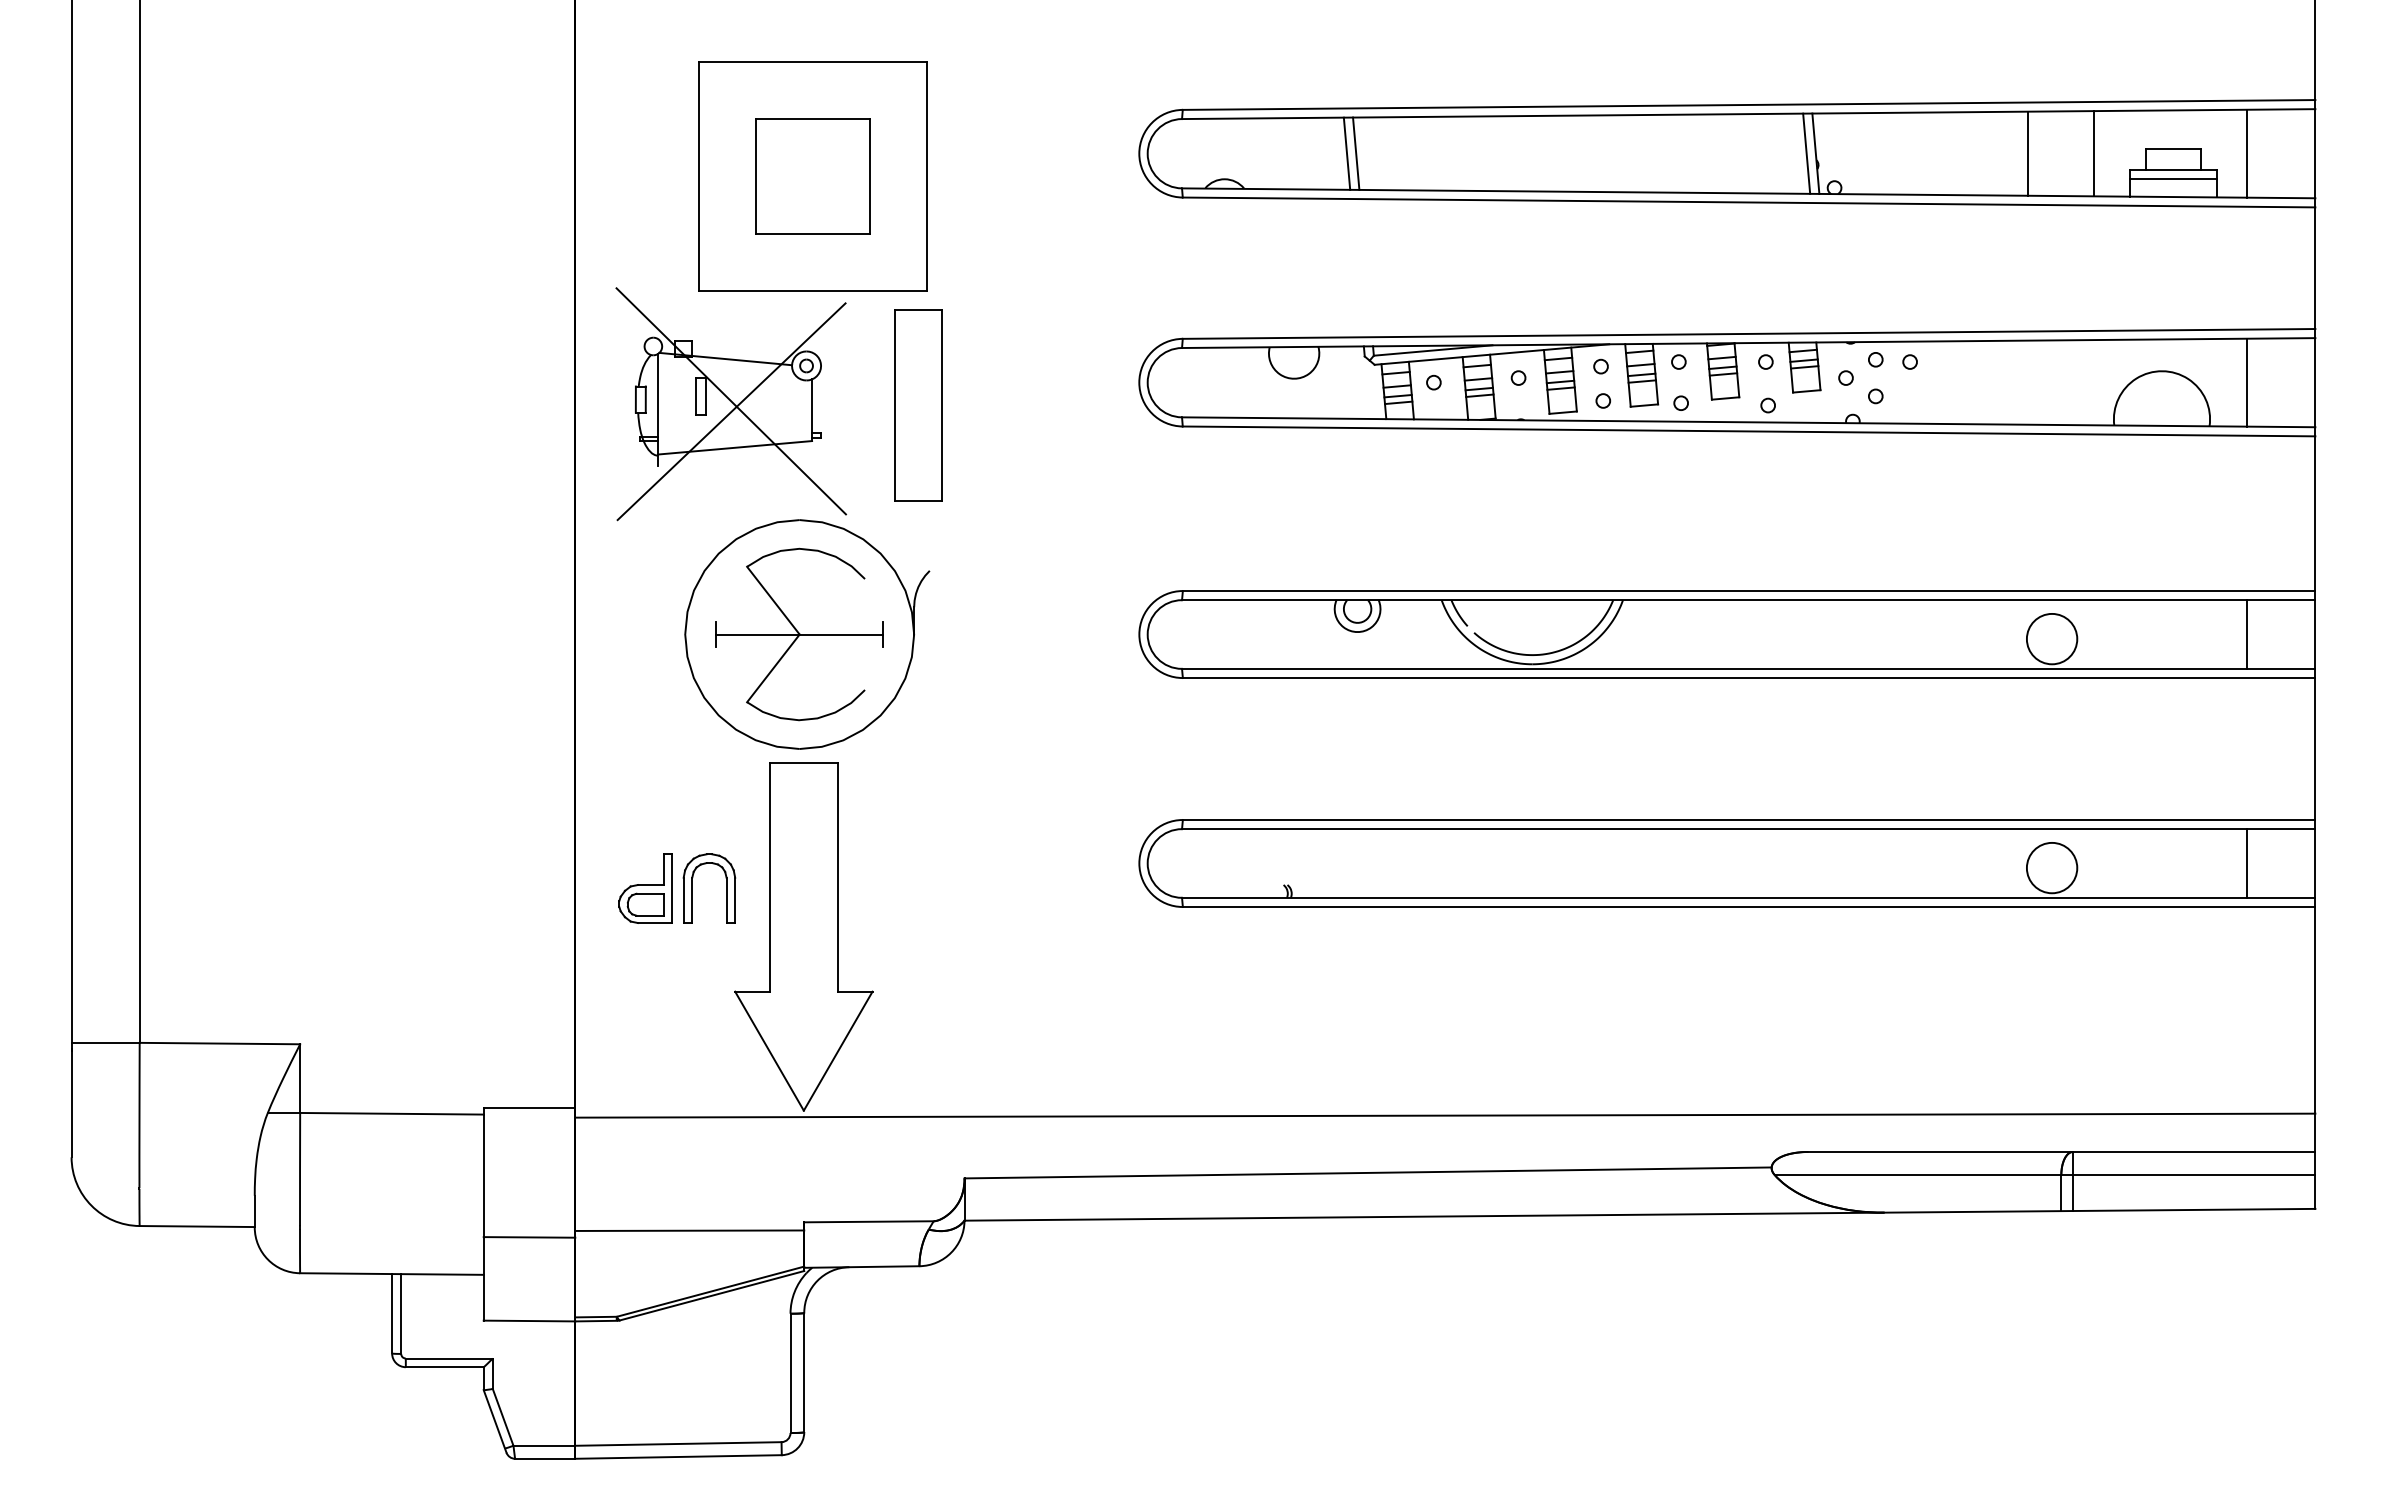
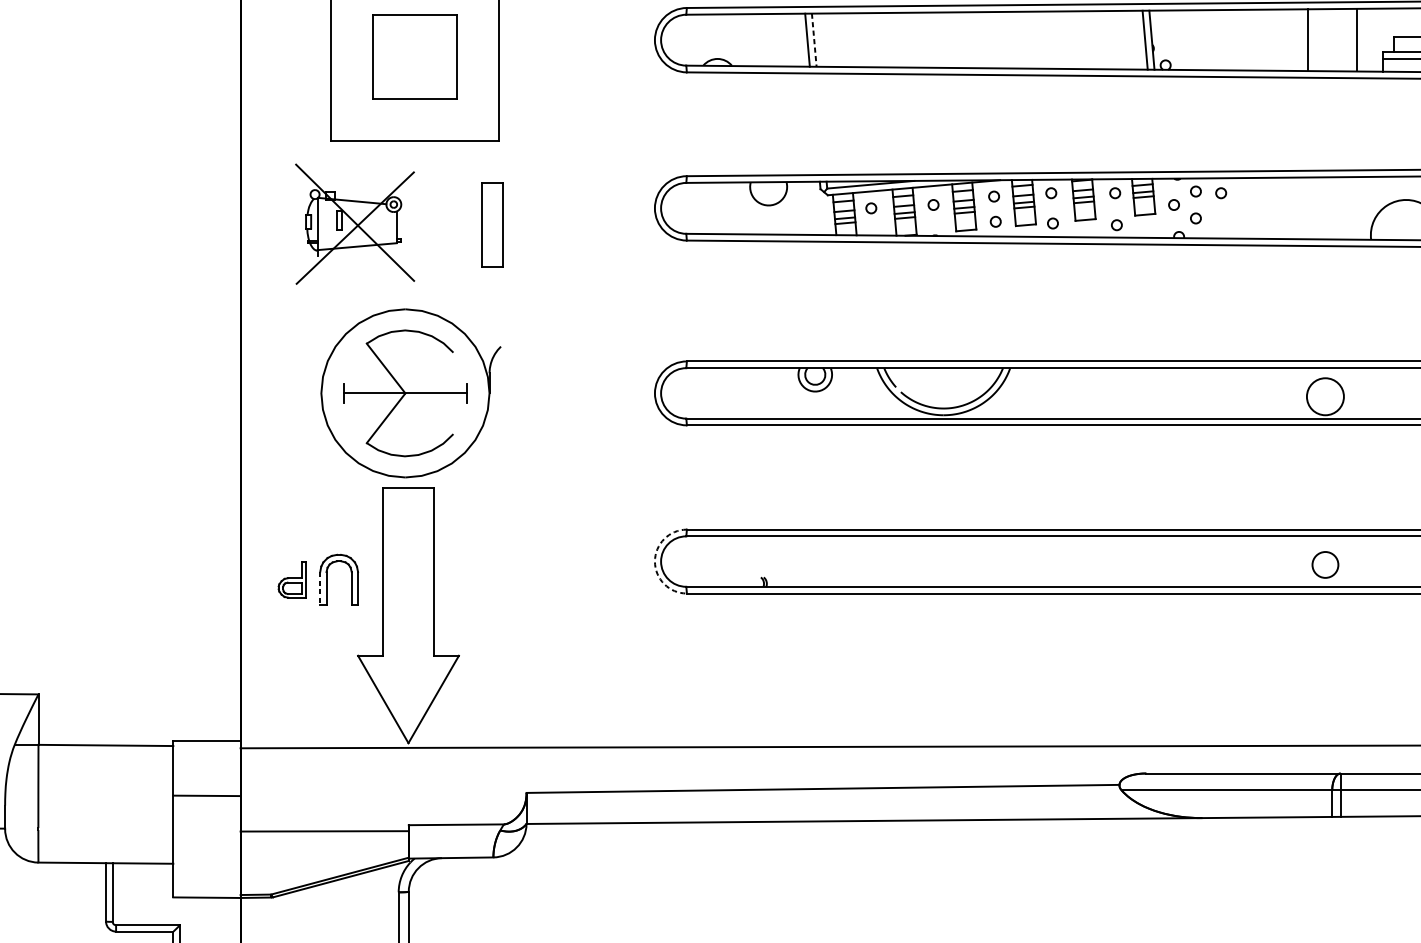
line: (1356, 154) -> (814, 40), solid -> dashed
part: (730, 404) -> (354, 224), size x0.7
part: (918, 405) -> (492, 225), size x0.6
arc: (1139, 863) -> (655, 561), solid -> dashed
circle: (2051, 867) -> (1325, 564), size x0.7
part: (645, 888) -> (292, 579), size x0.7
line: (683, 900) -> (320, 588), solid -> dashed
line: (529, 1237) -> (206, 795), moved

